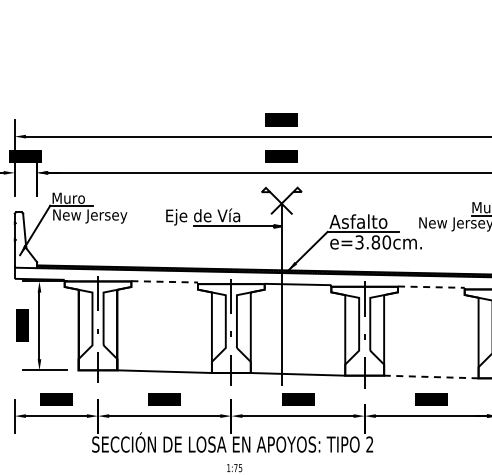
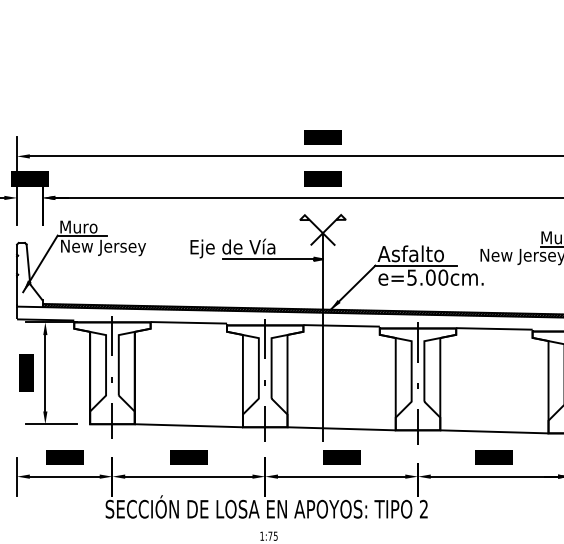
text: (367, 242) -> (421, 277), e=3.80cm. -> e=5.00cm.
line: (165, 281) -> (189, 322), dashed -> solid
line: (431, 287) -> (494, 329), dashed -> solid
line: (430, 376) -> (493, 431), dashed -> solid

